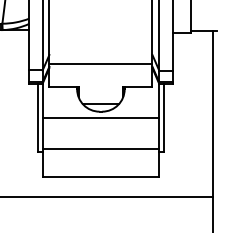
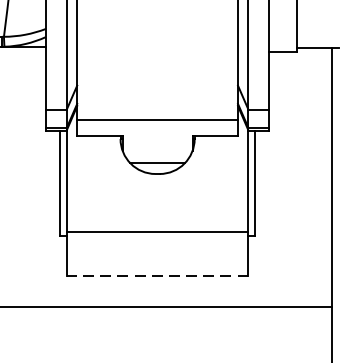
line: (100, 63) -> (156, 119), moved
line: (100, 117) -> (156, 183), removed
line: (100, 177) -> (156, 276), solid -> dashed

